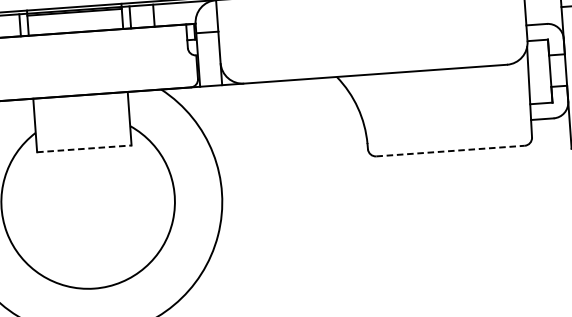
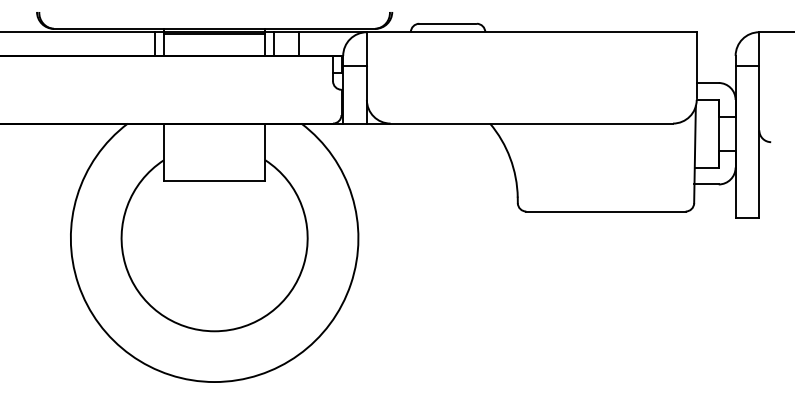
line: (84, 149) -> (214, 181), dashed -> solid
line: (451, 151) -> (606, 211), dashed -> solid

